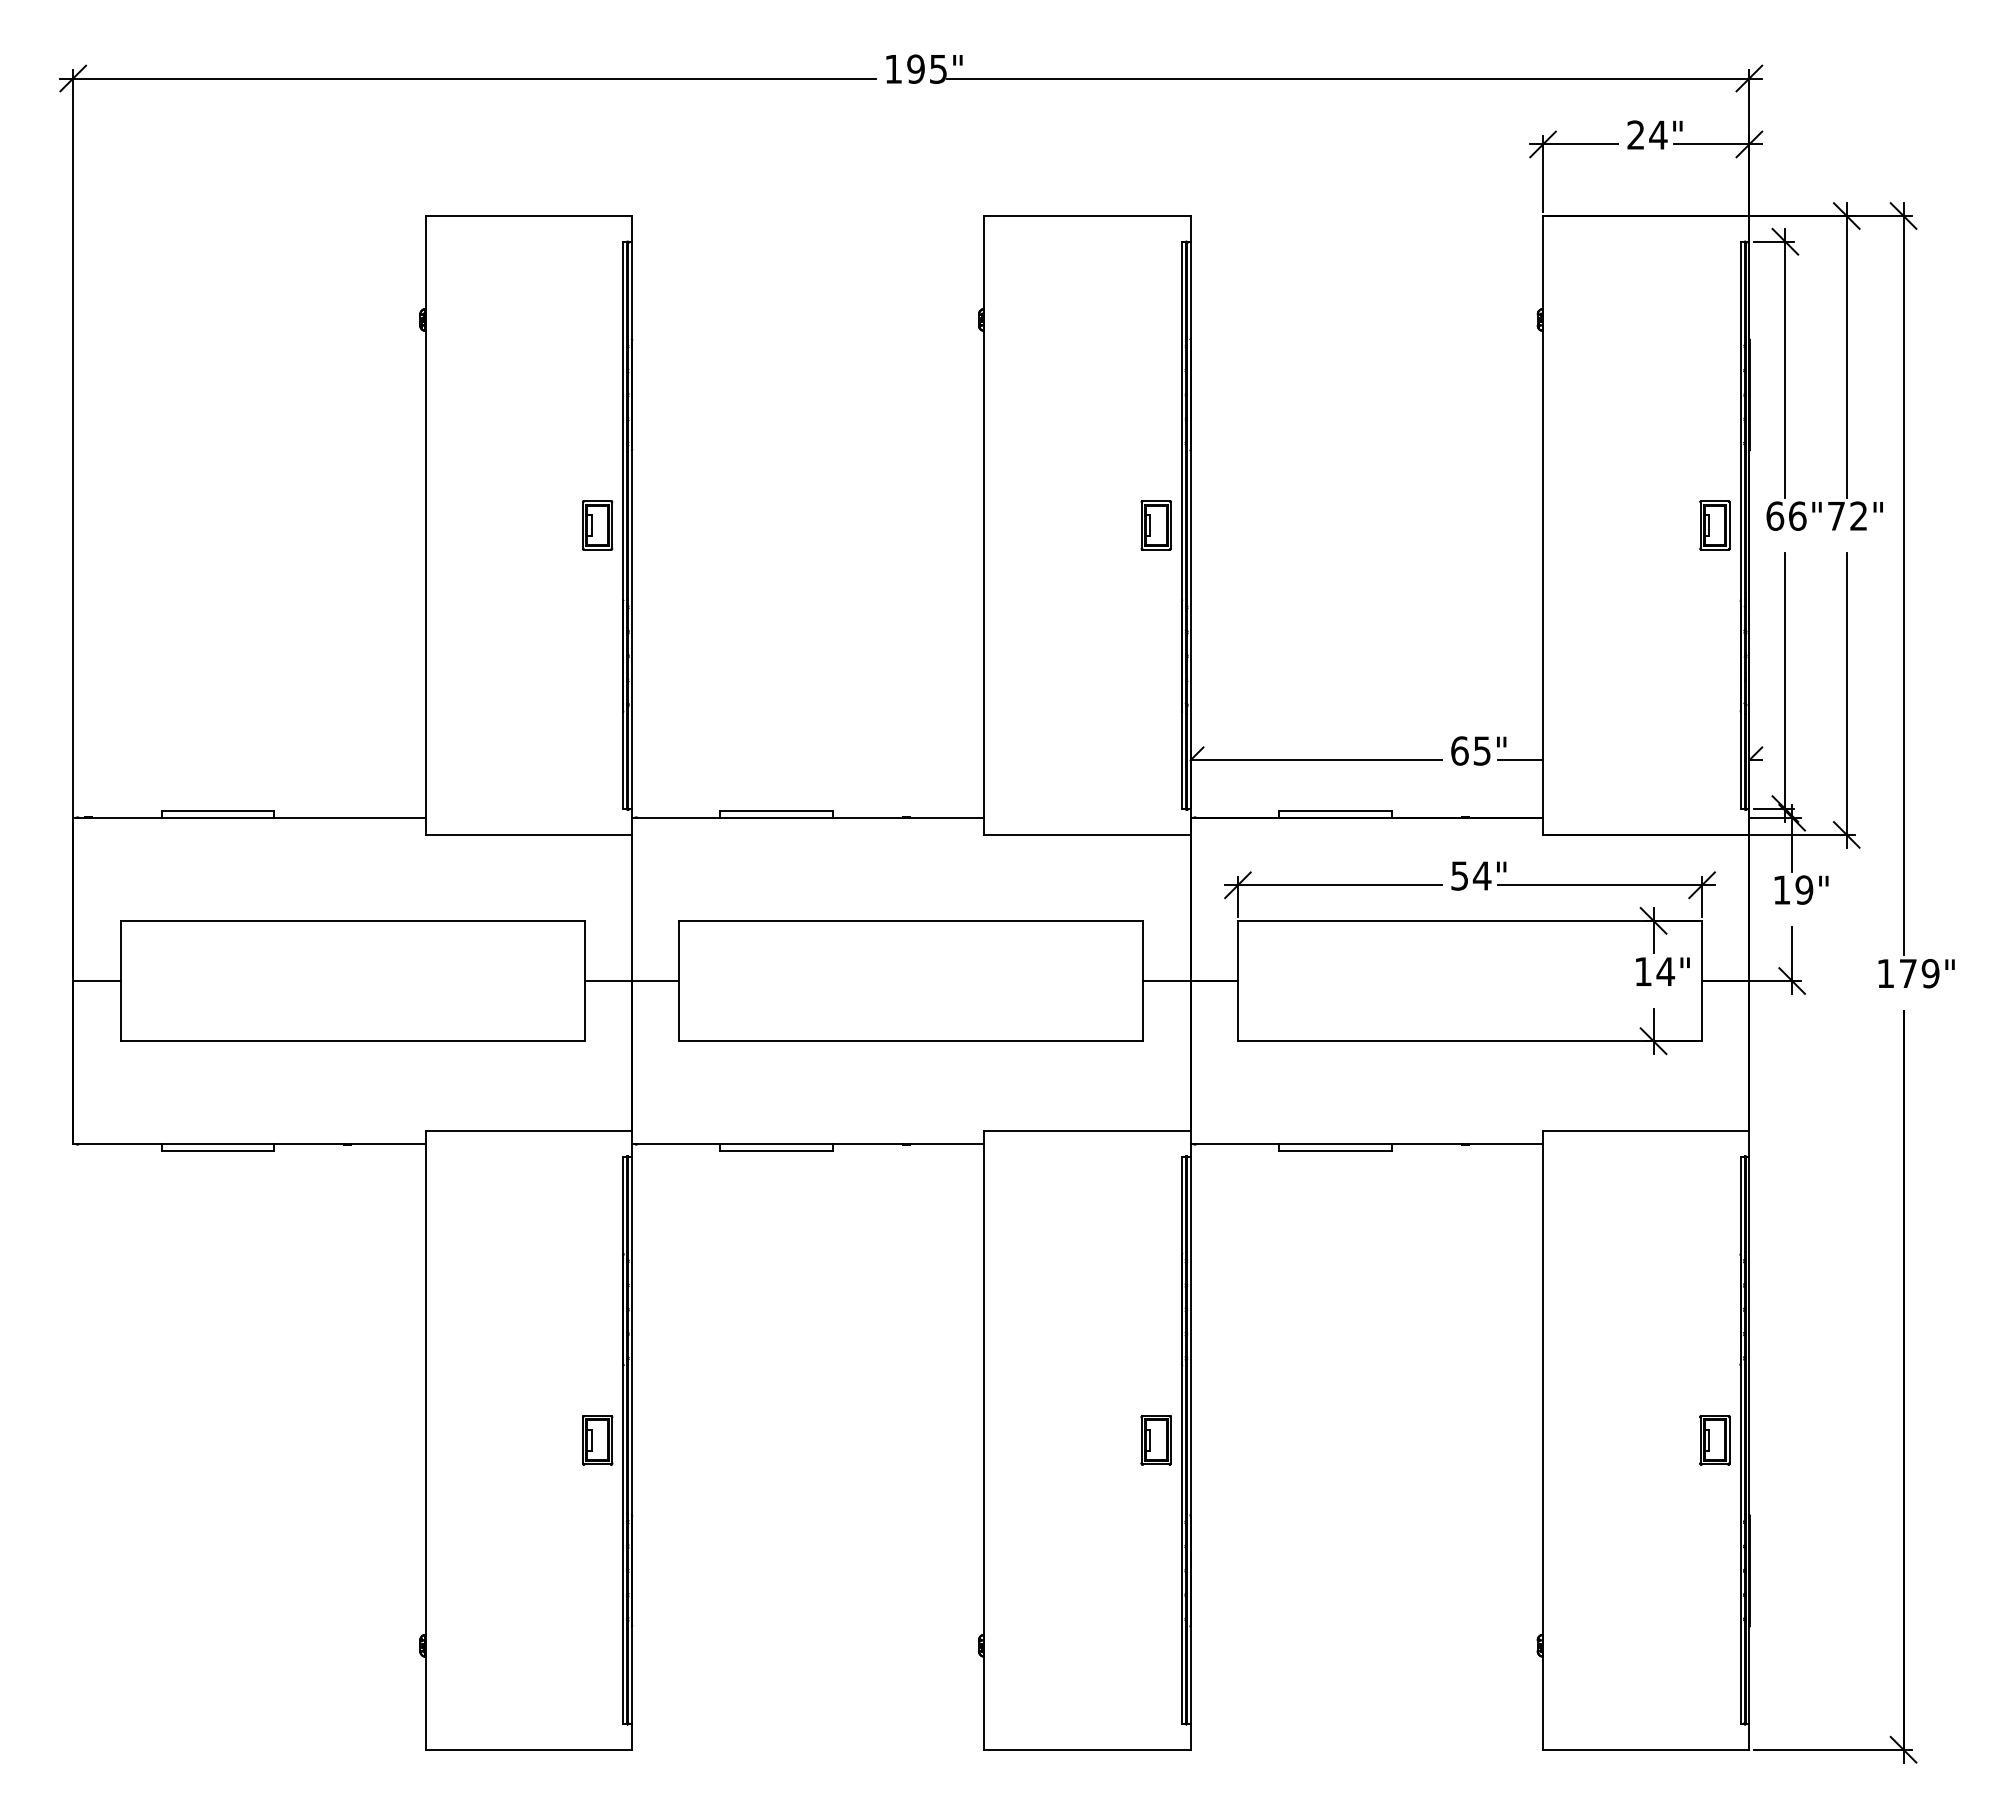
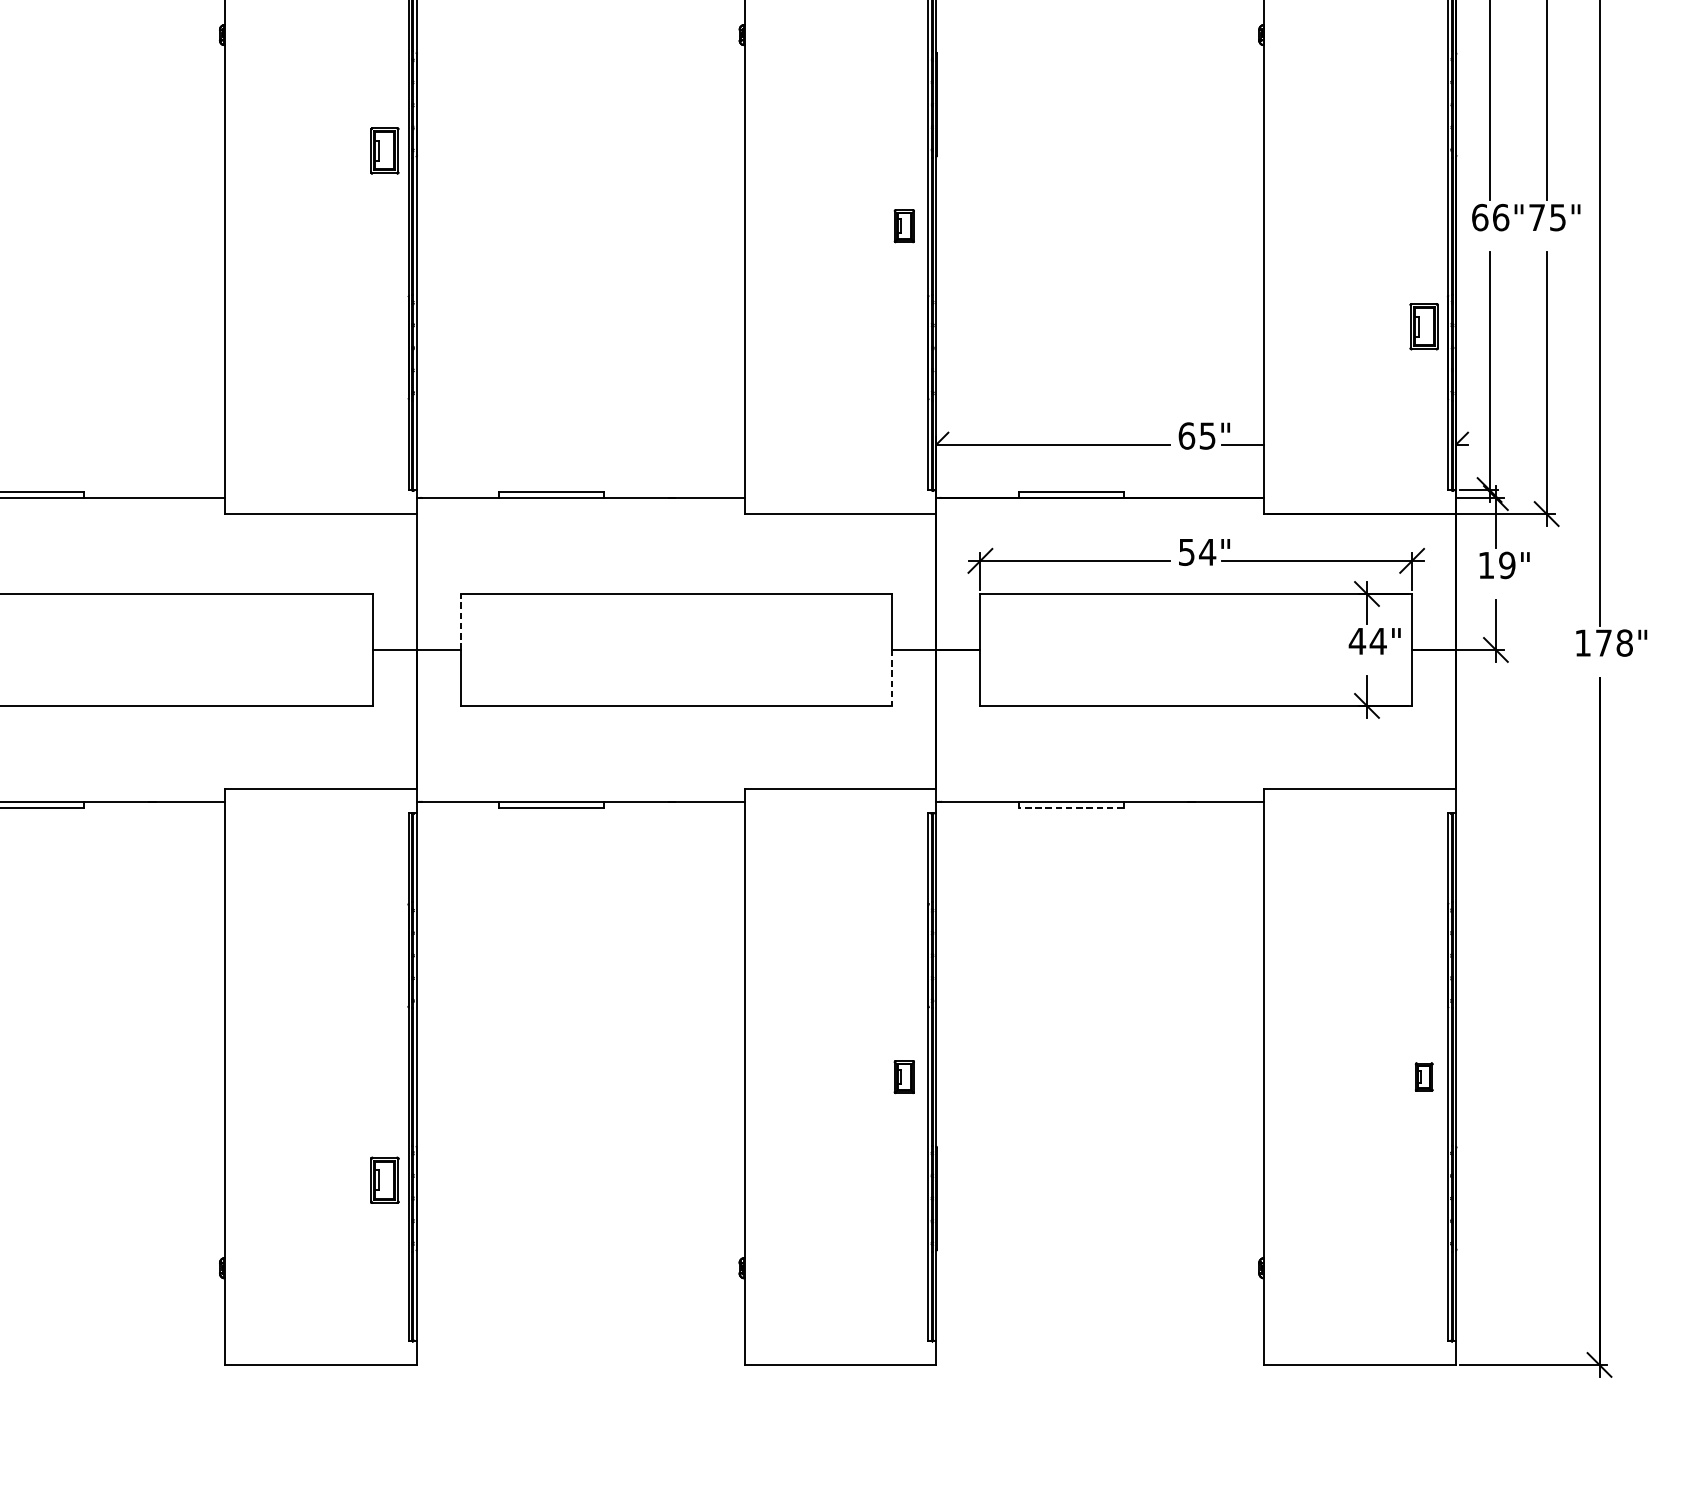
text: (1858, 515) -> (1557, 216), 72" -> 75"
part: (597, 525) -> (384, 150), moved
part: (1155, 525) -> (903, 226), size x0.7
part: (1714, 525) -> (1423, 326), moved
line: (679, 950) -> (461, 621), solid -> dashed
text: (1643, 971) -> (1357, 641), 14" -> 44"
text: (1930, 973) -> (1624, 642), 179" -> 178"
line: (1143, 1011) -> (892, 678), solid -> dashed
line: (1334, 1151) -> (1070, 808), solid -> dashed
part: (597, 1440) -> (384, 1180), moved
part: (1155, 1440) -> (903, 1077), size x0.7
part: (1714, 1440) -> (1423, 1077), size x0.6

